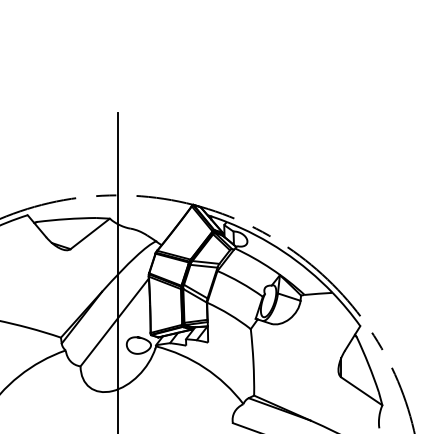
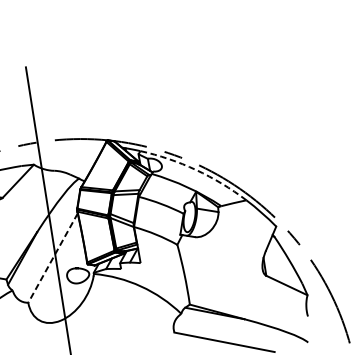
arc: (283, 251) -> (196, 169), solid -> dashed
line: (114, 322) -> (52, 258), solid -> dashed

